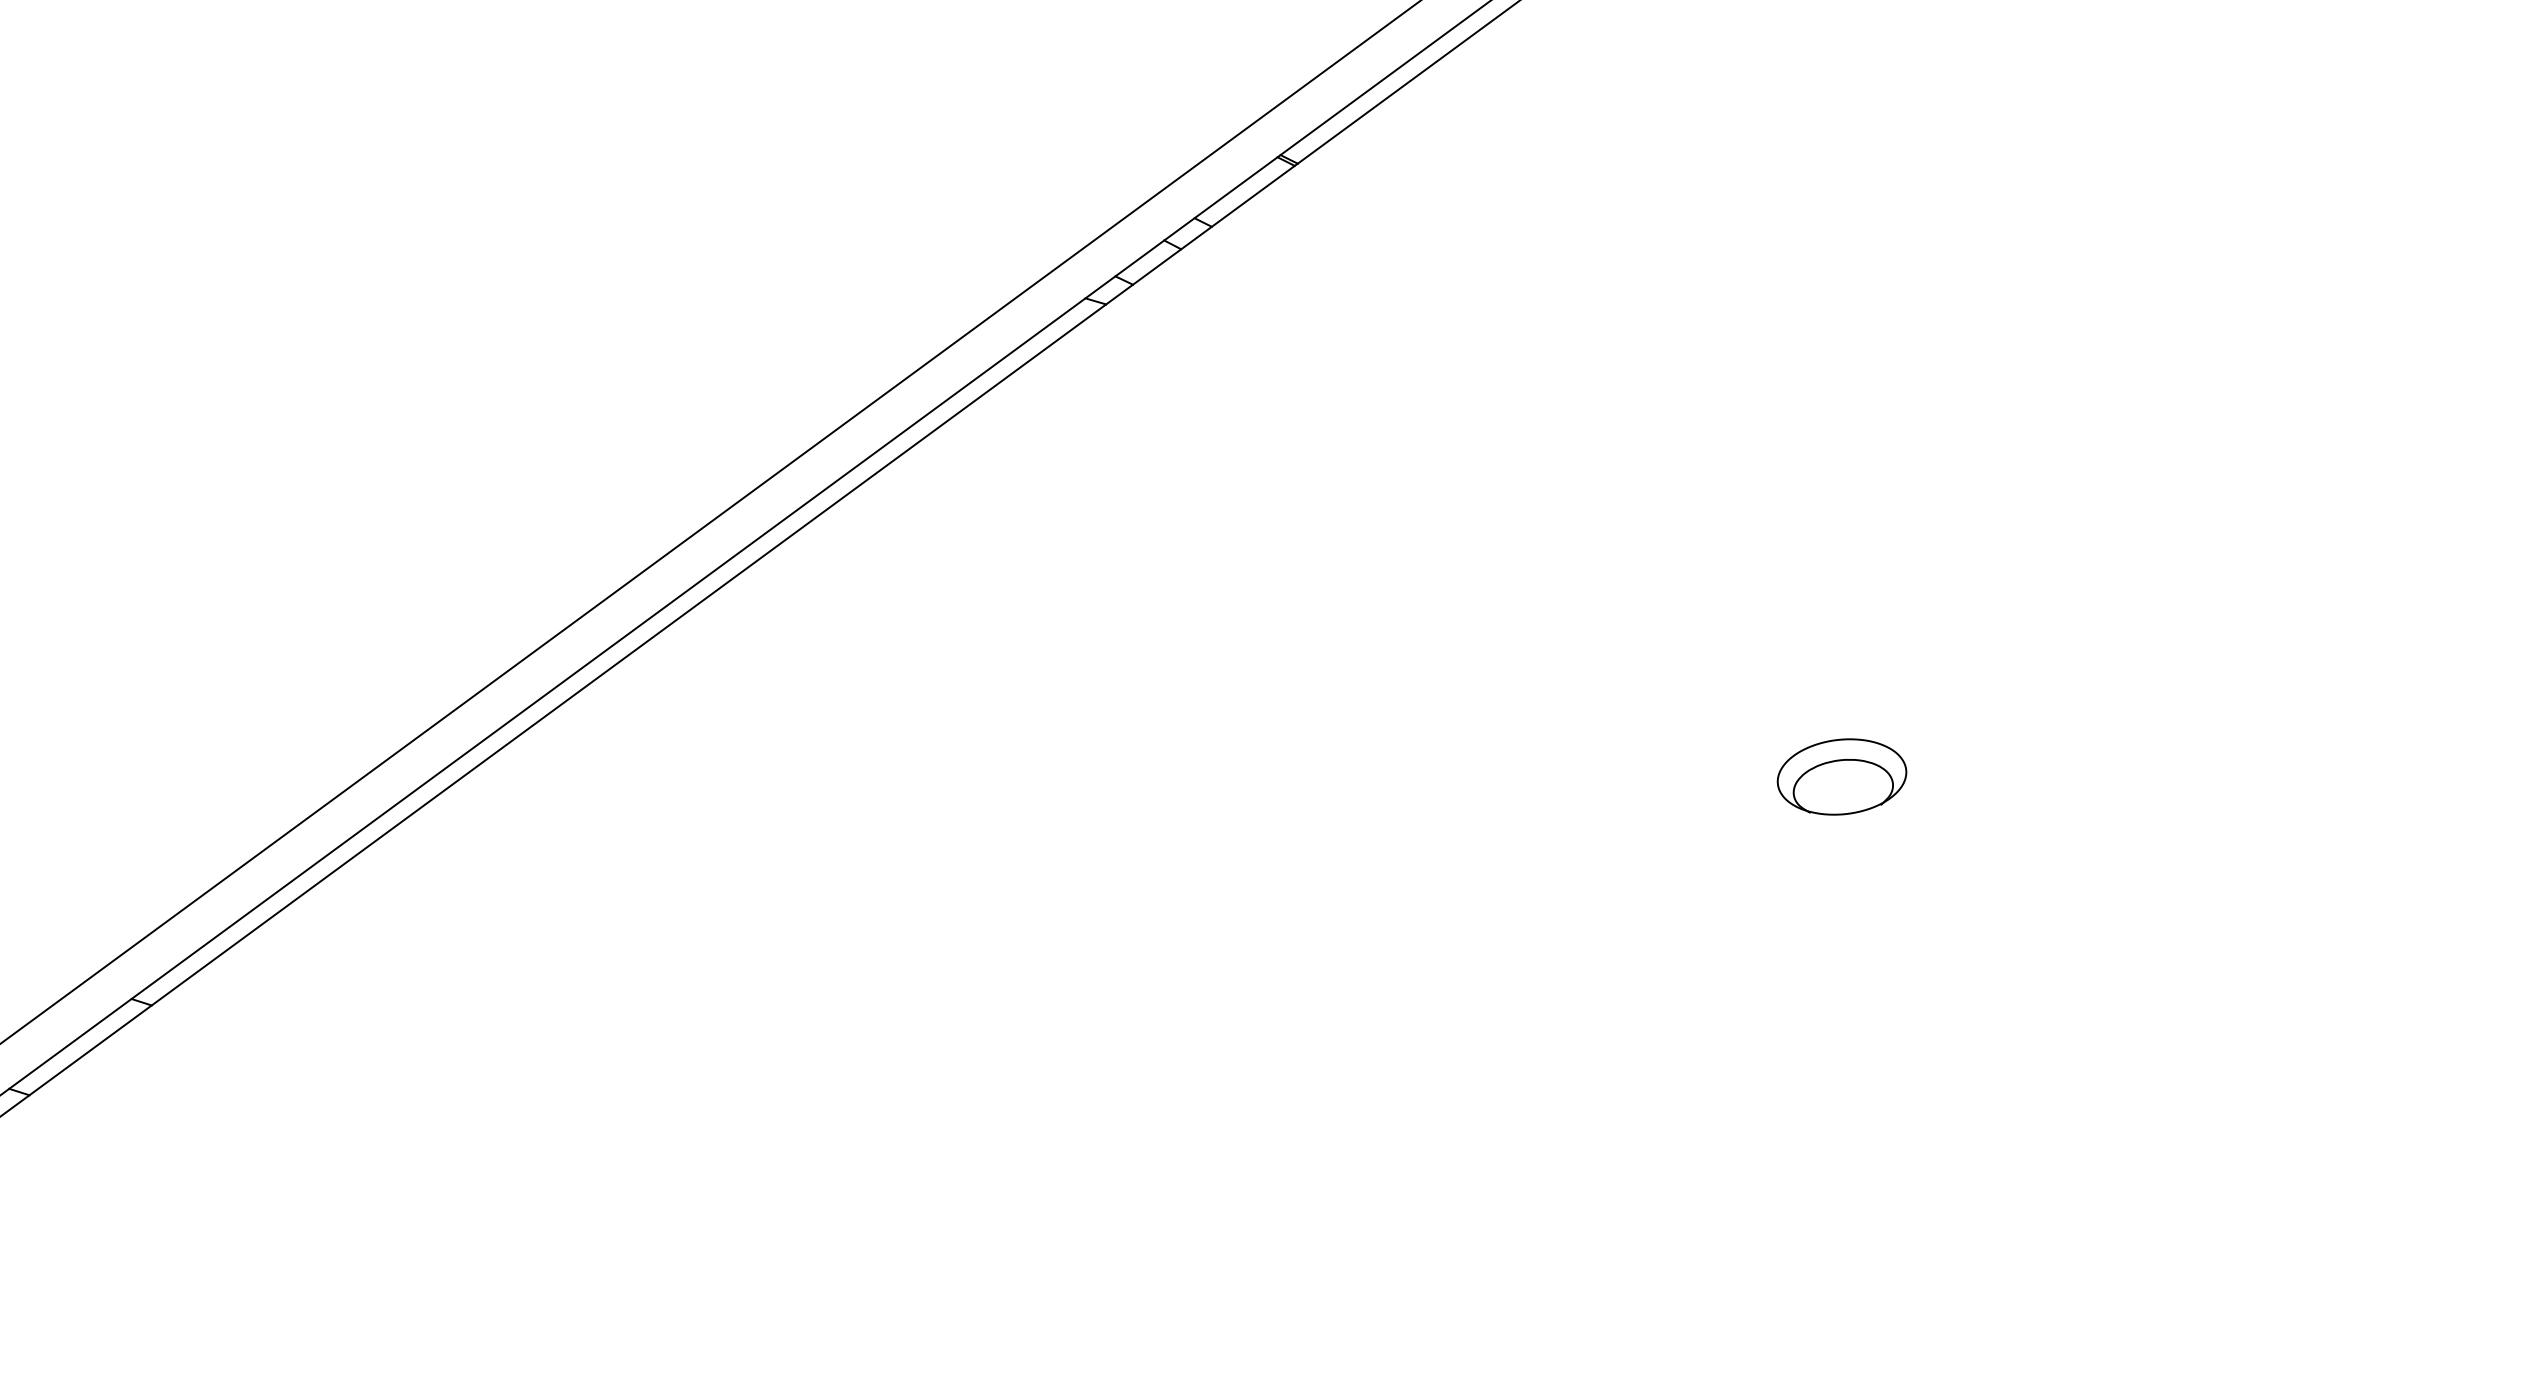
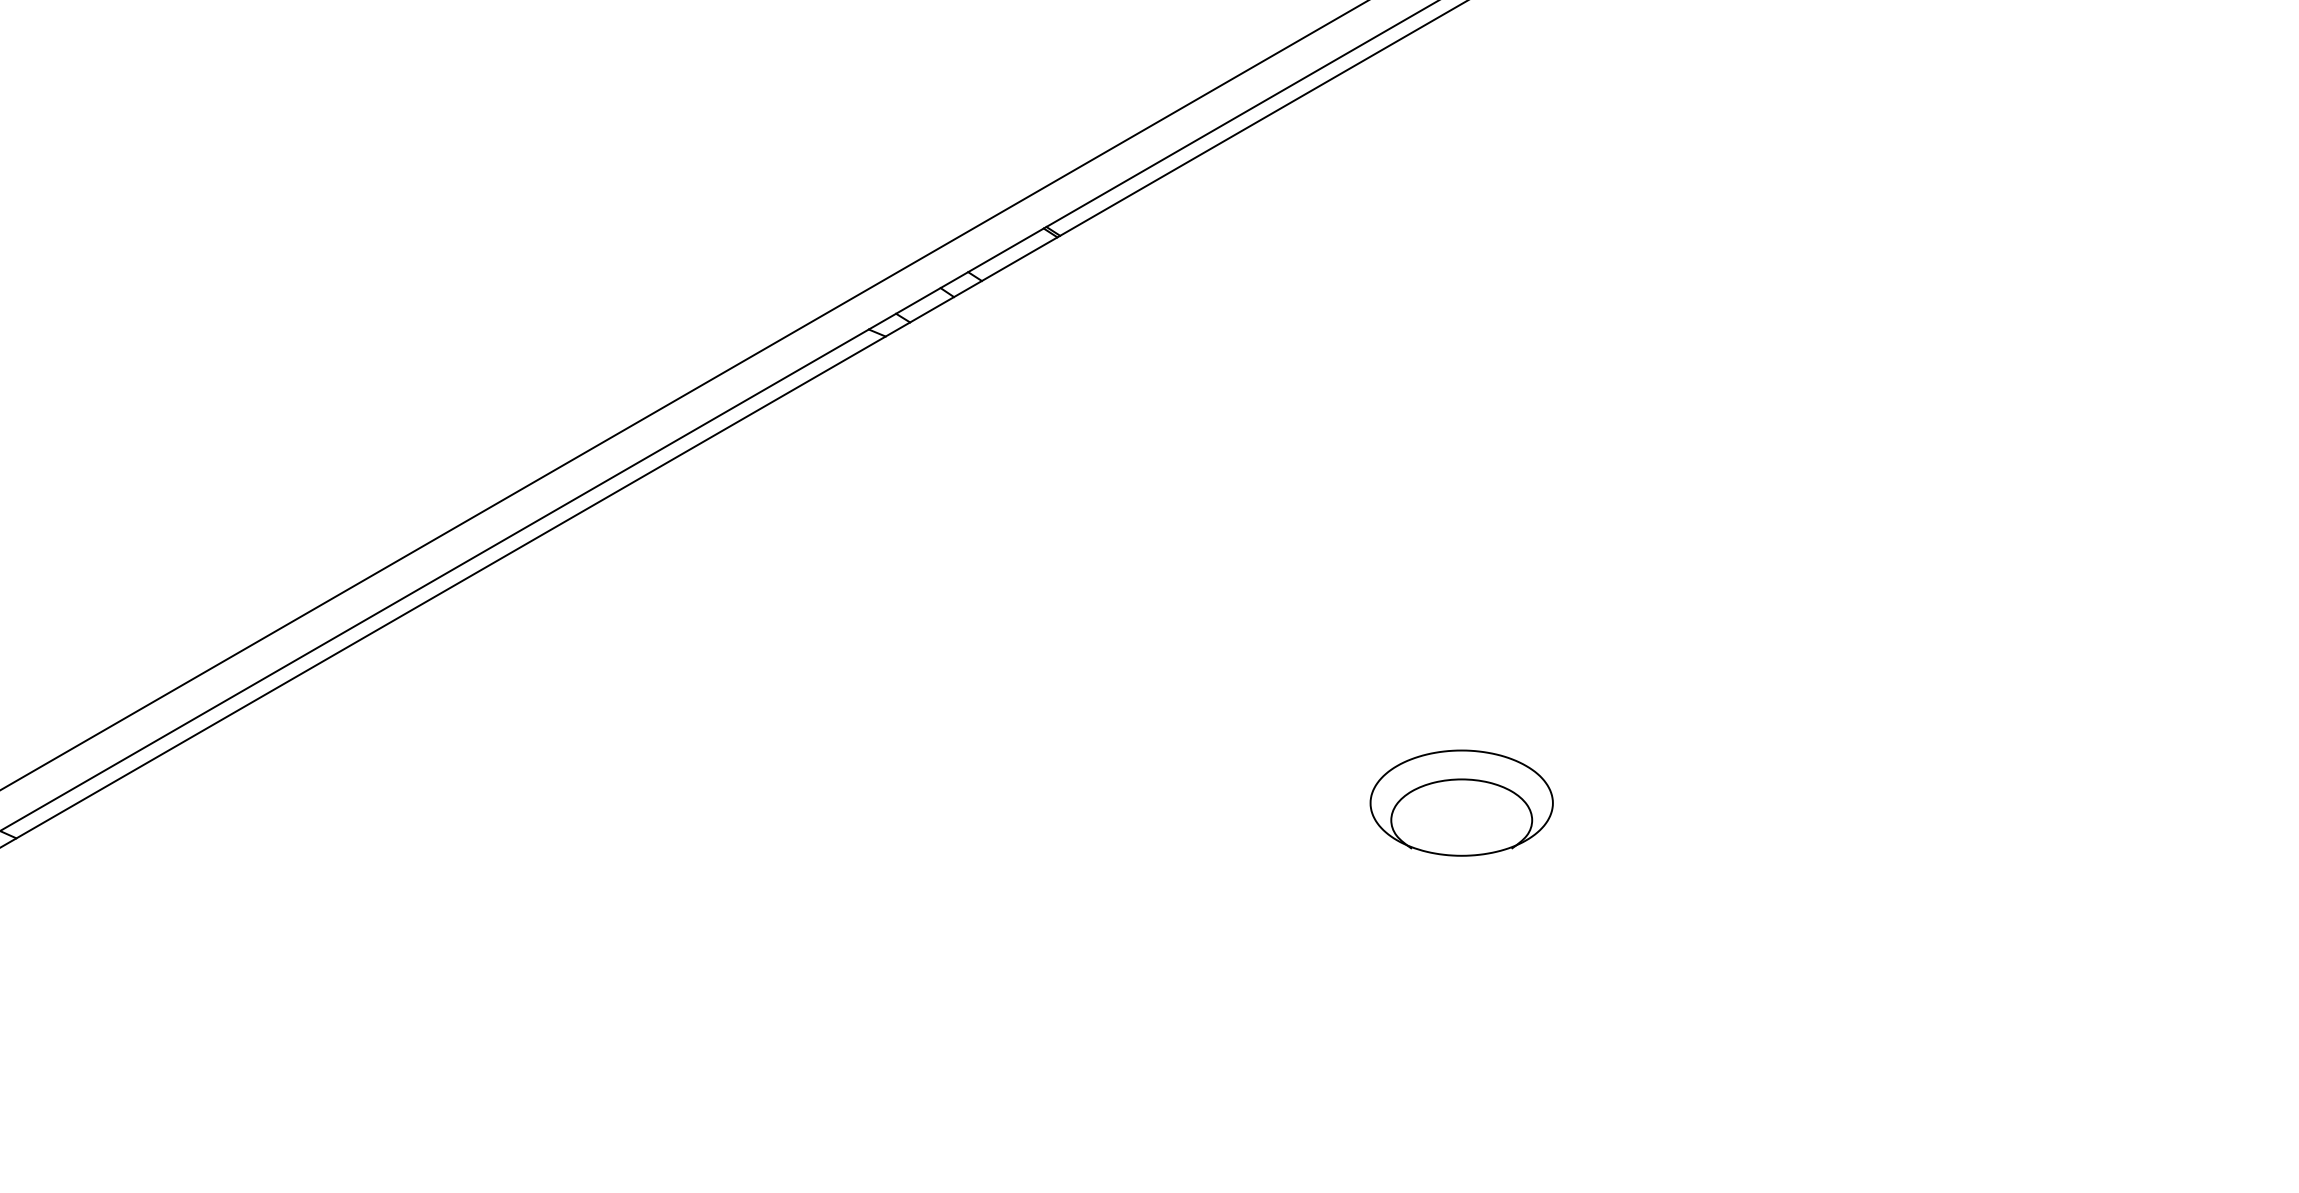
part: (1841, 776) -> (1461, 802), size x1.67

